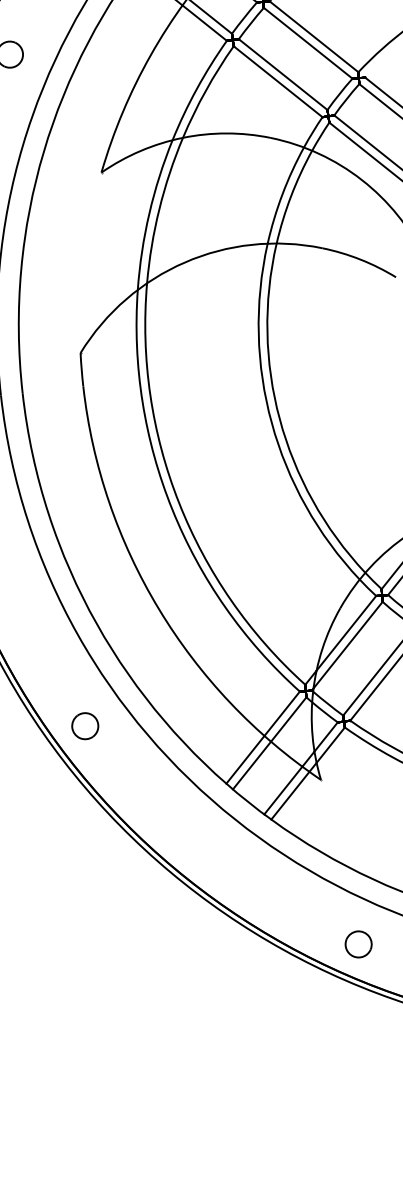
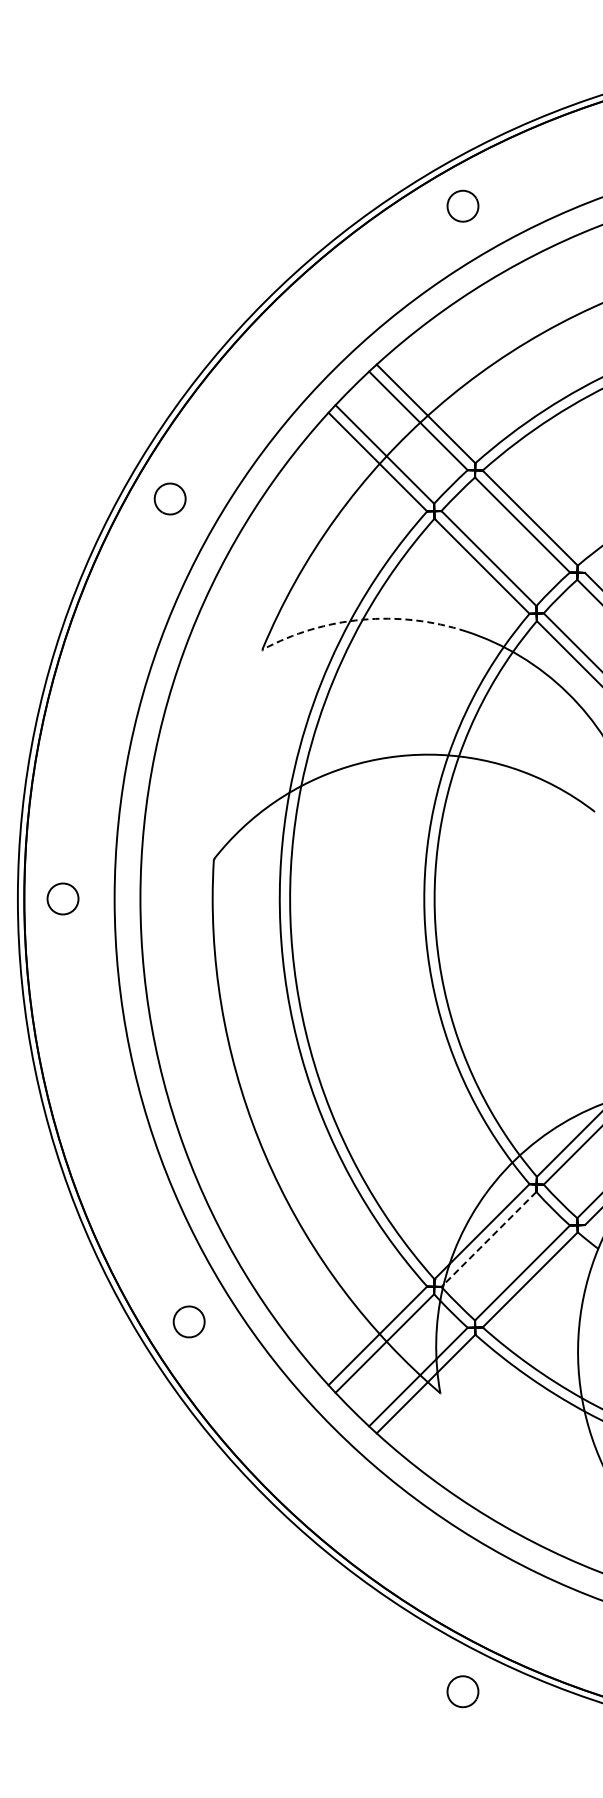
arc: (182, 137) -> (362, 619), solid -> dashed
line: (348, 645) -> (490, 1238), solid -> dashed
part: (84, 725) -> (188, 1321), moved
part: (358, 944) -> (462, 1691), moved

